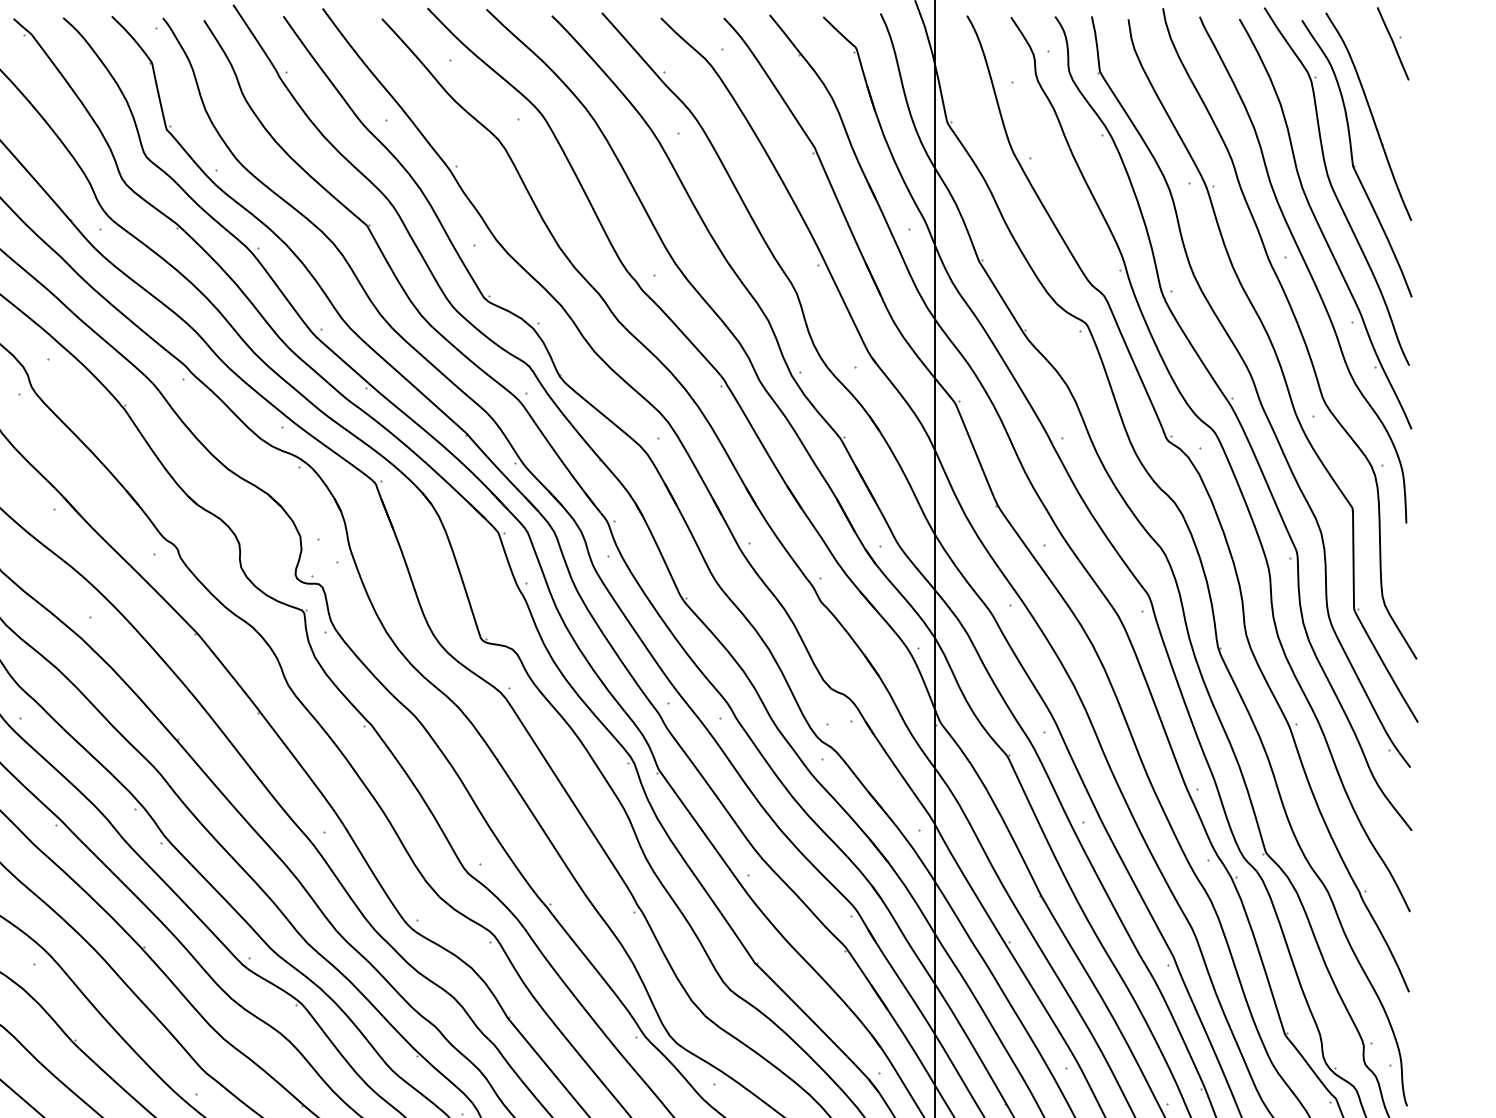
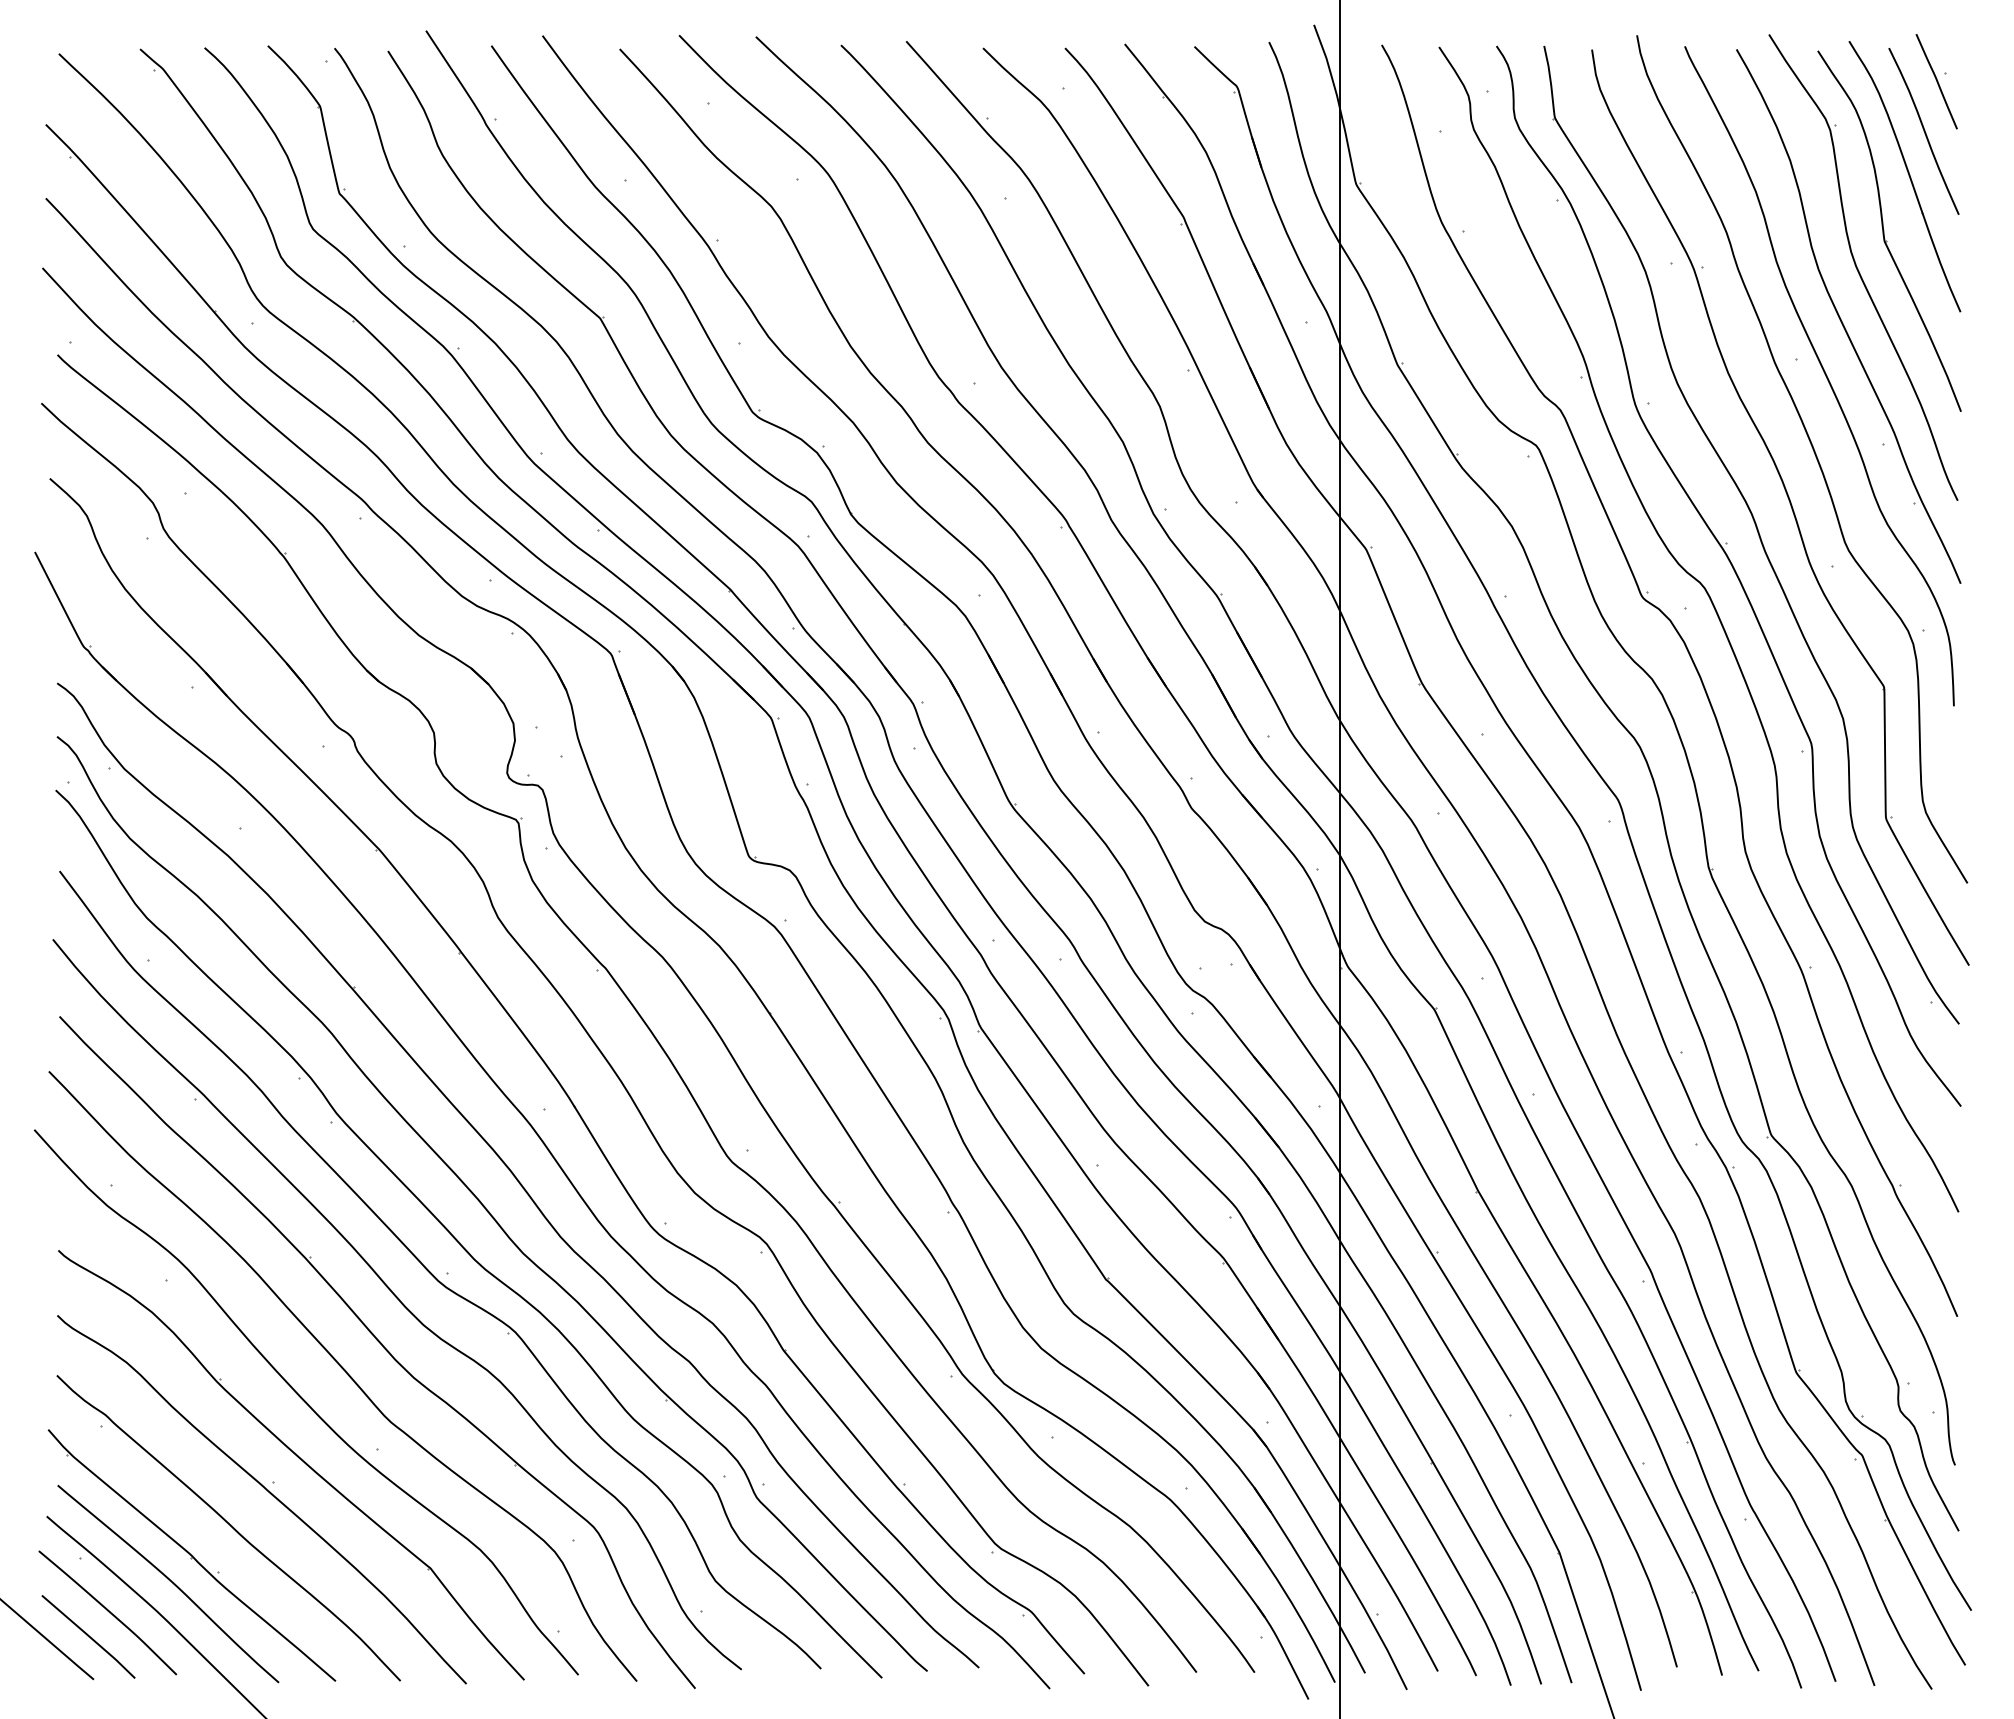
curve: (1383, 82) -> (1923, 131), added

